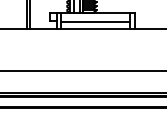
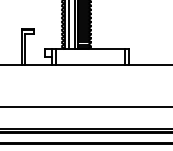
line: (95, 22) -> (90, 58), removed

